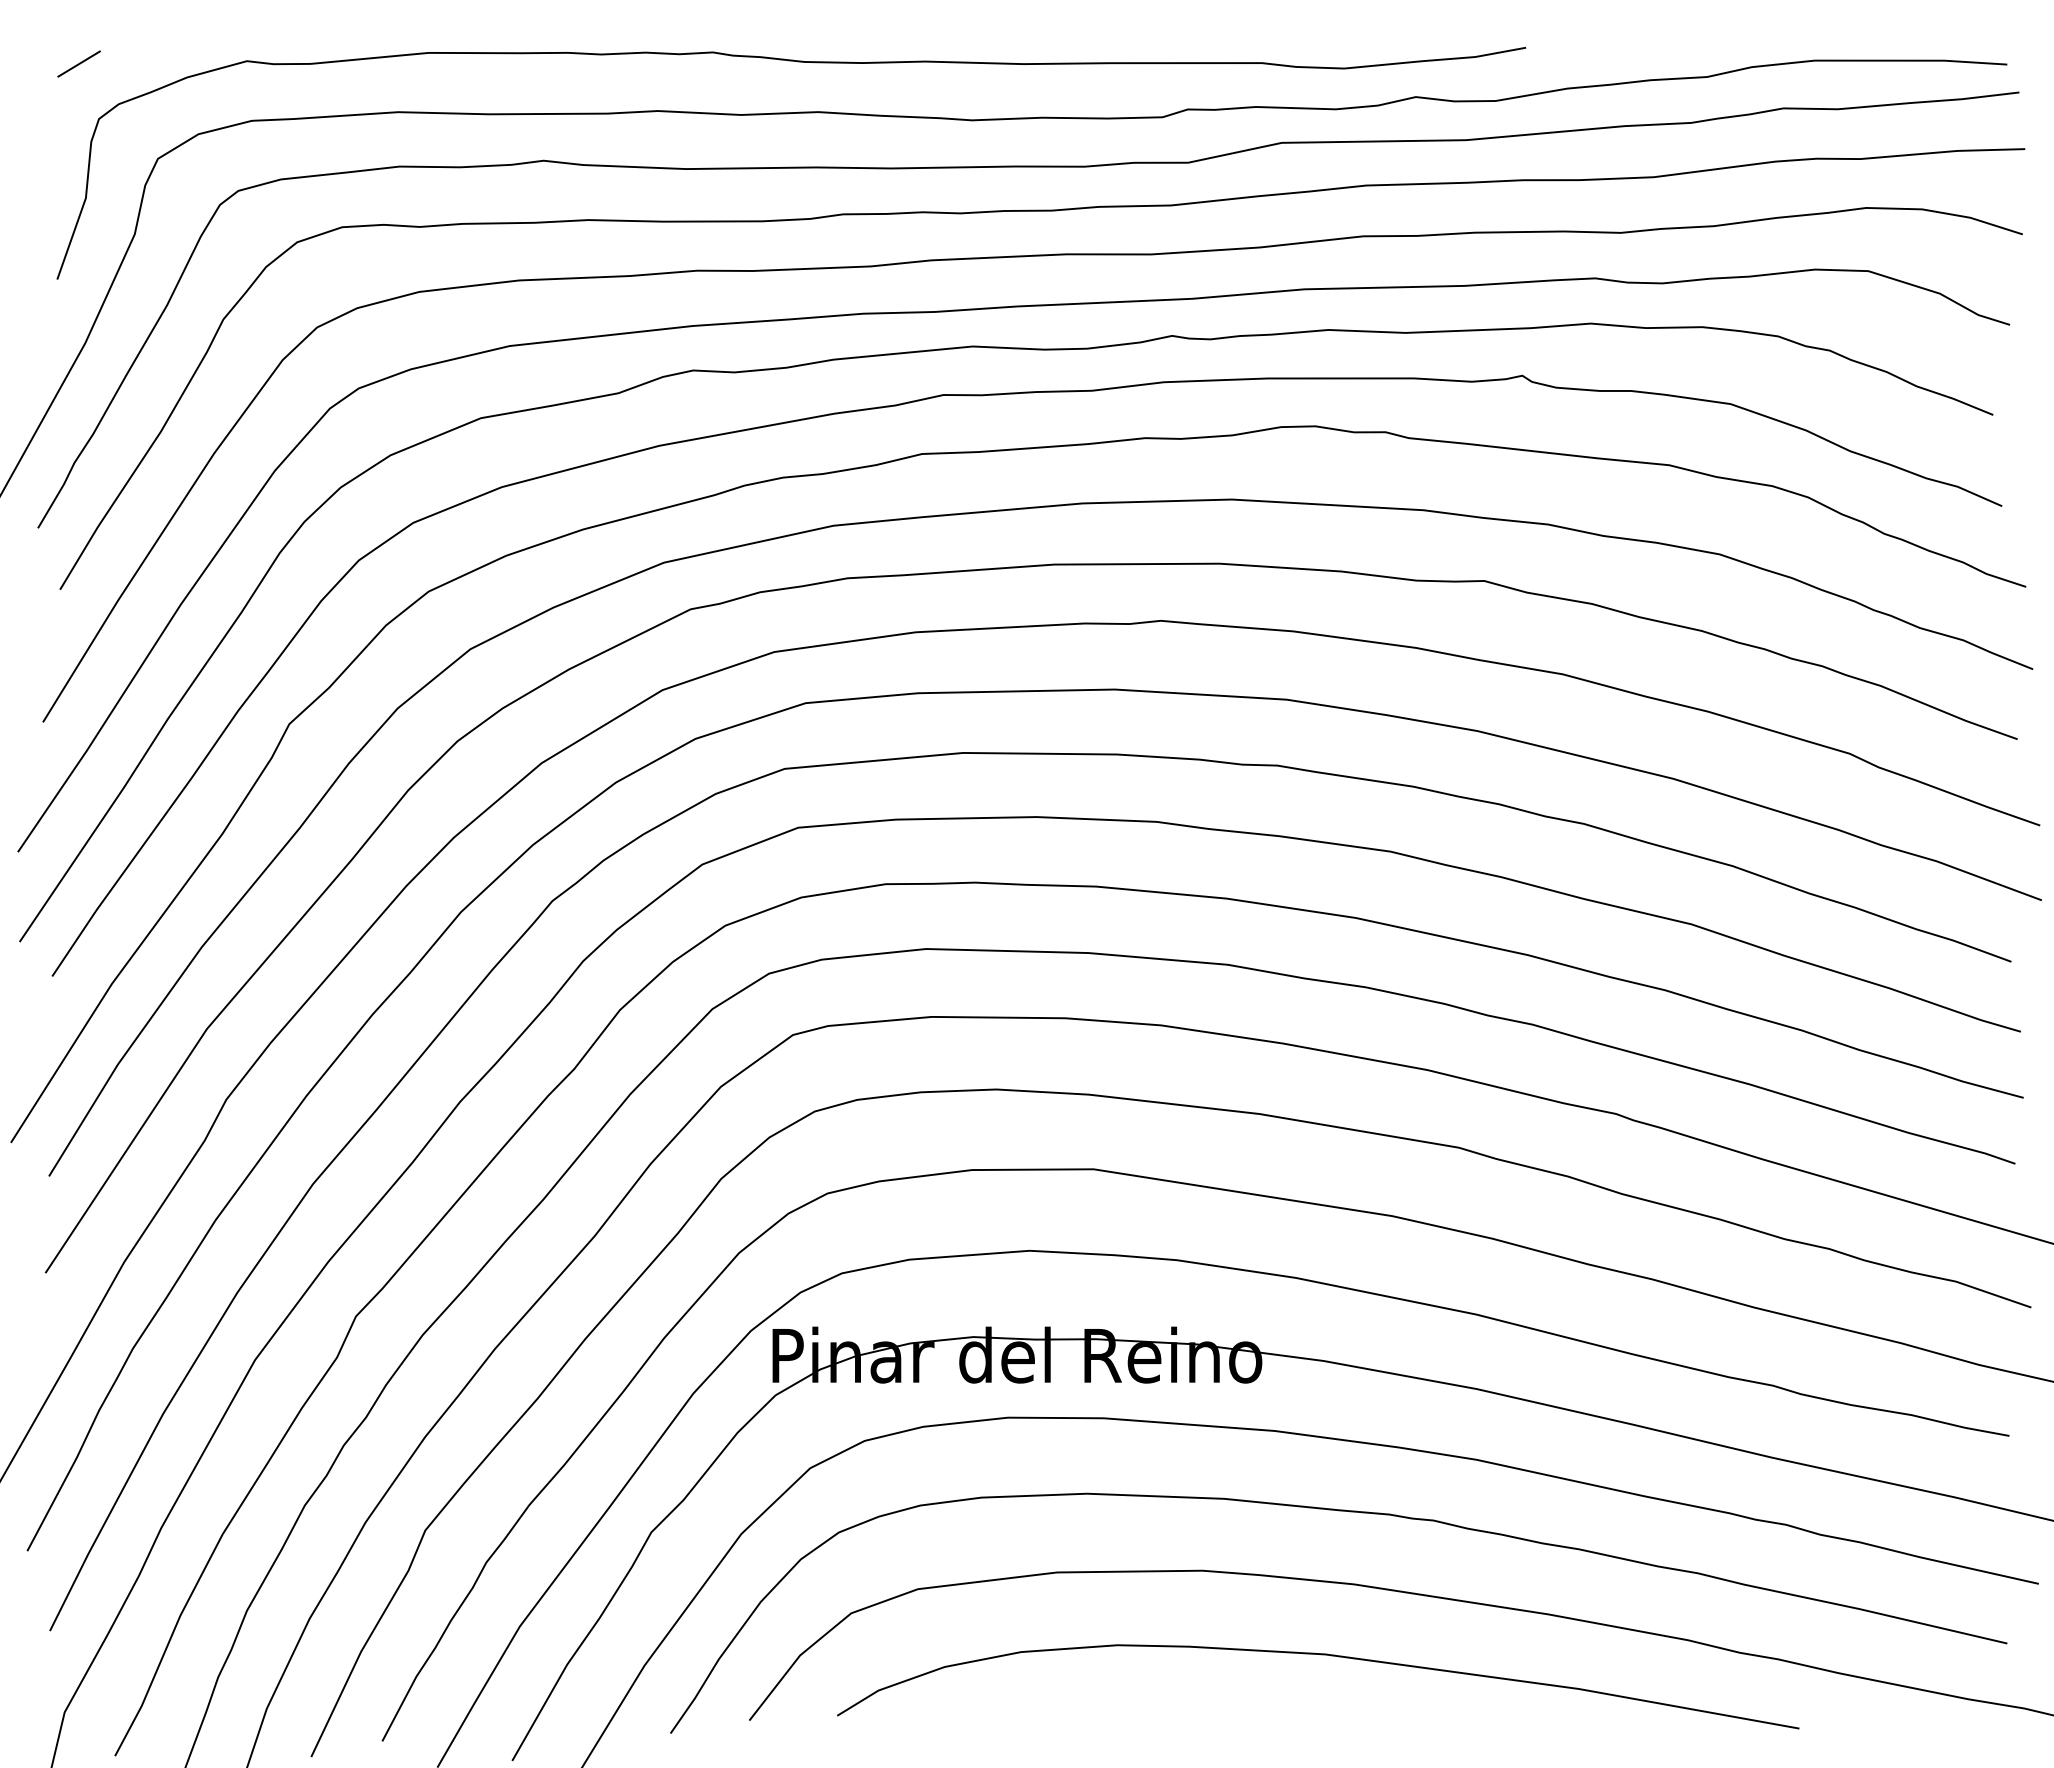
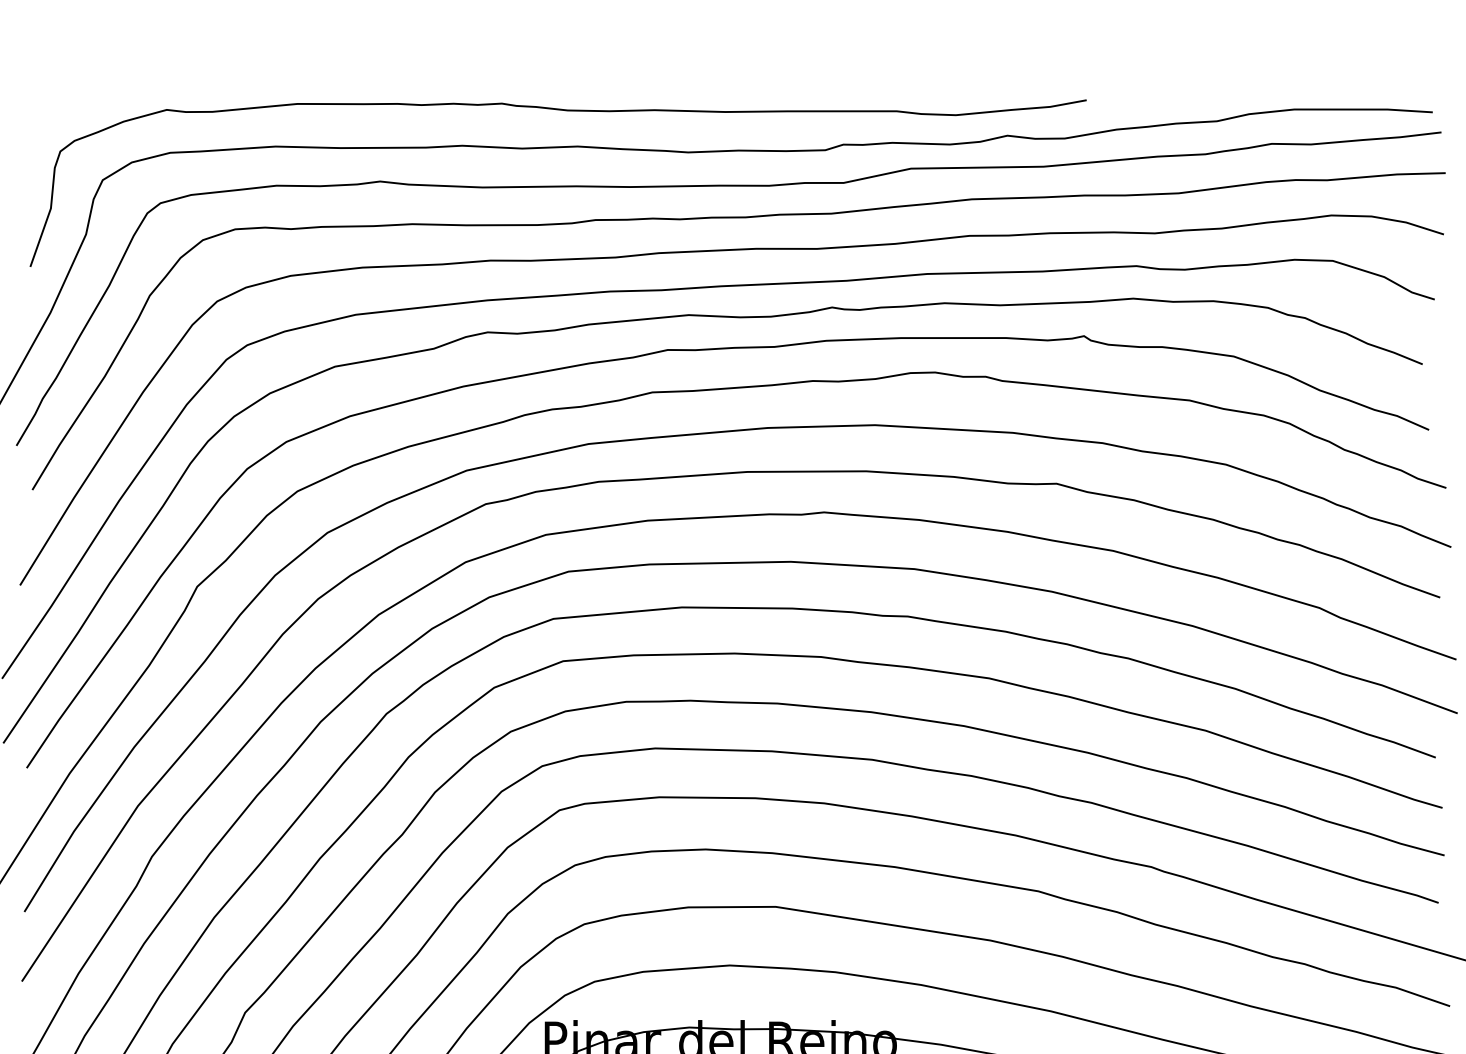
line: (78, 63) -> (45, 111), removed

